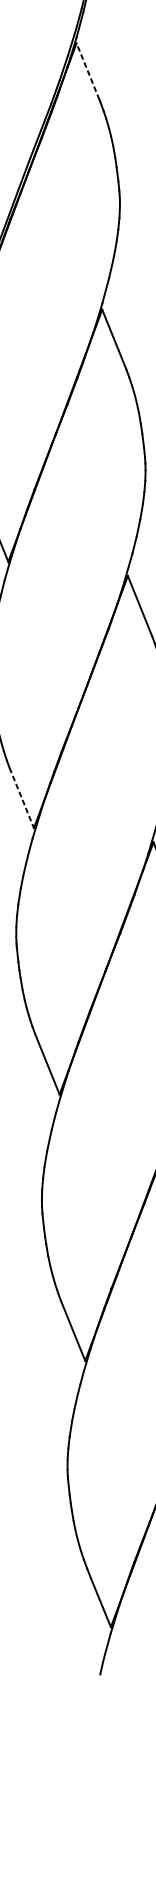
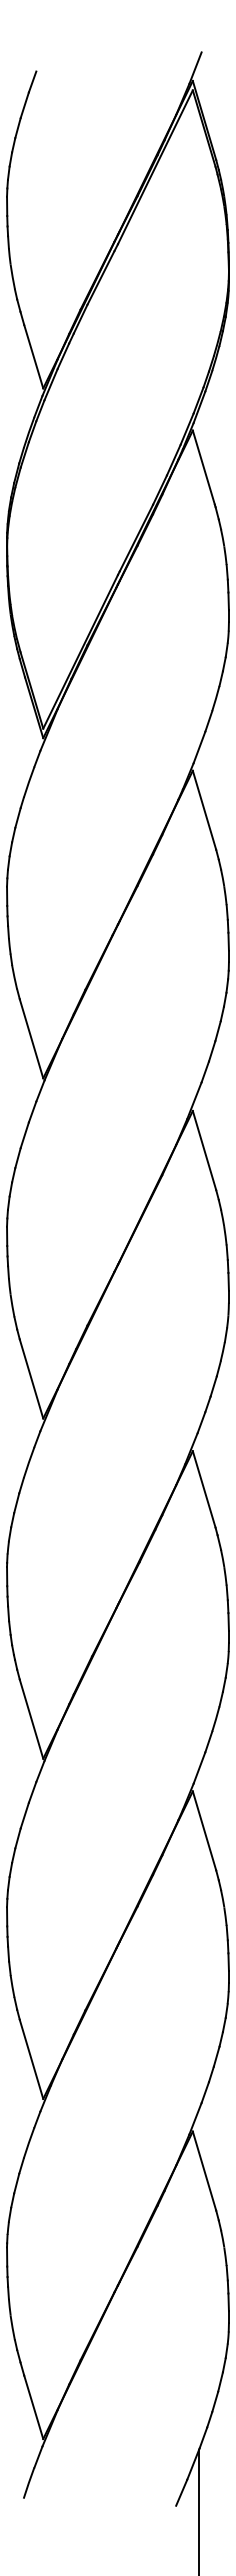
line: (87, 71) -> (203, 467), dashed -> solid
line: (21, 798) -> (31, 1379), dashed -> solid

